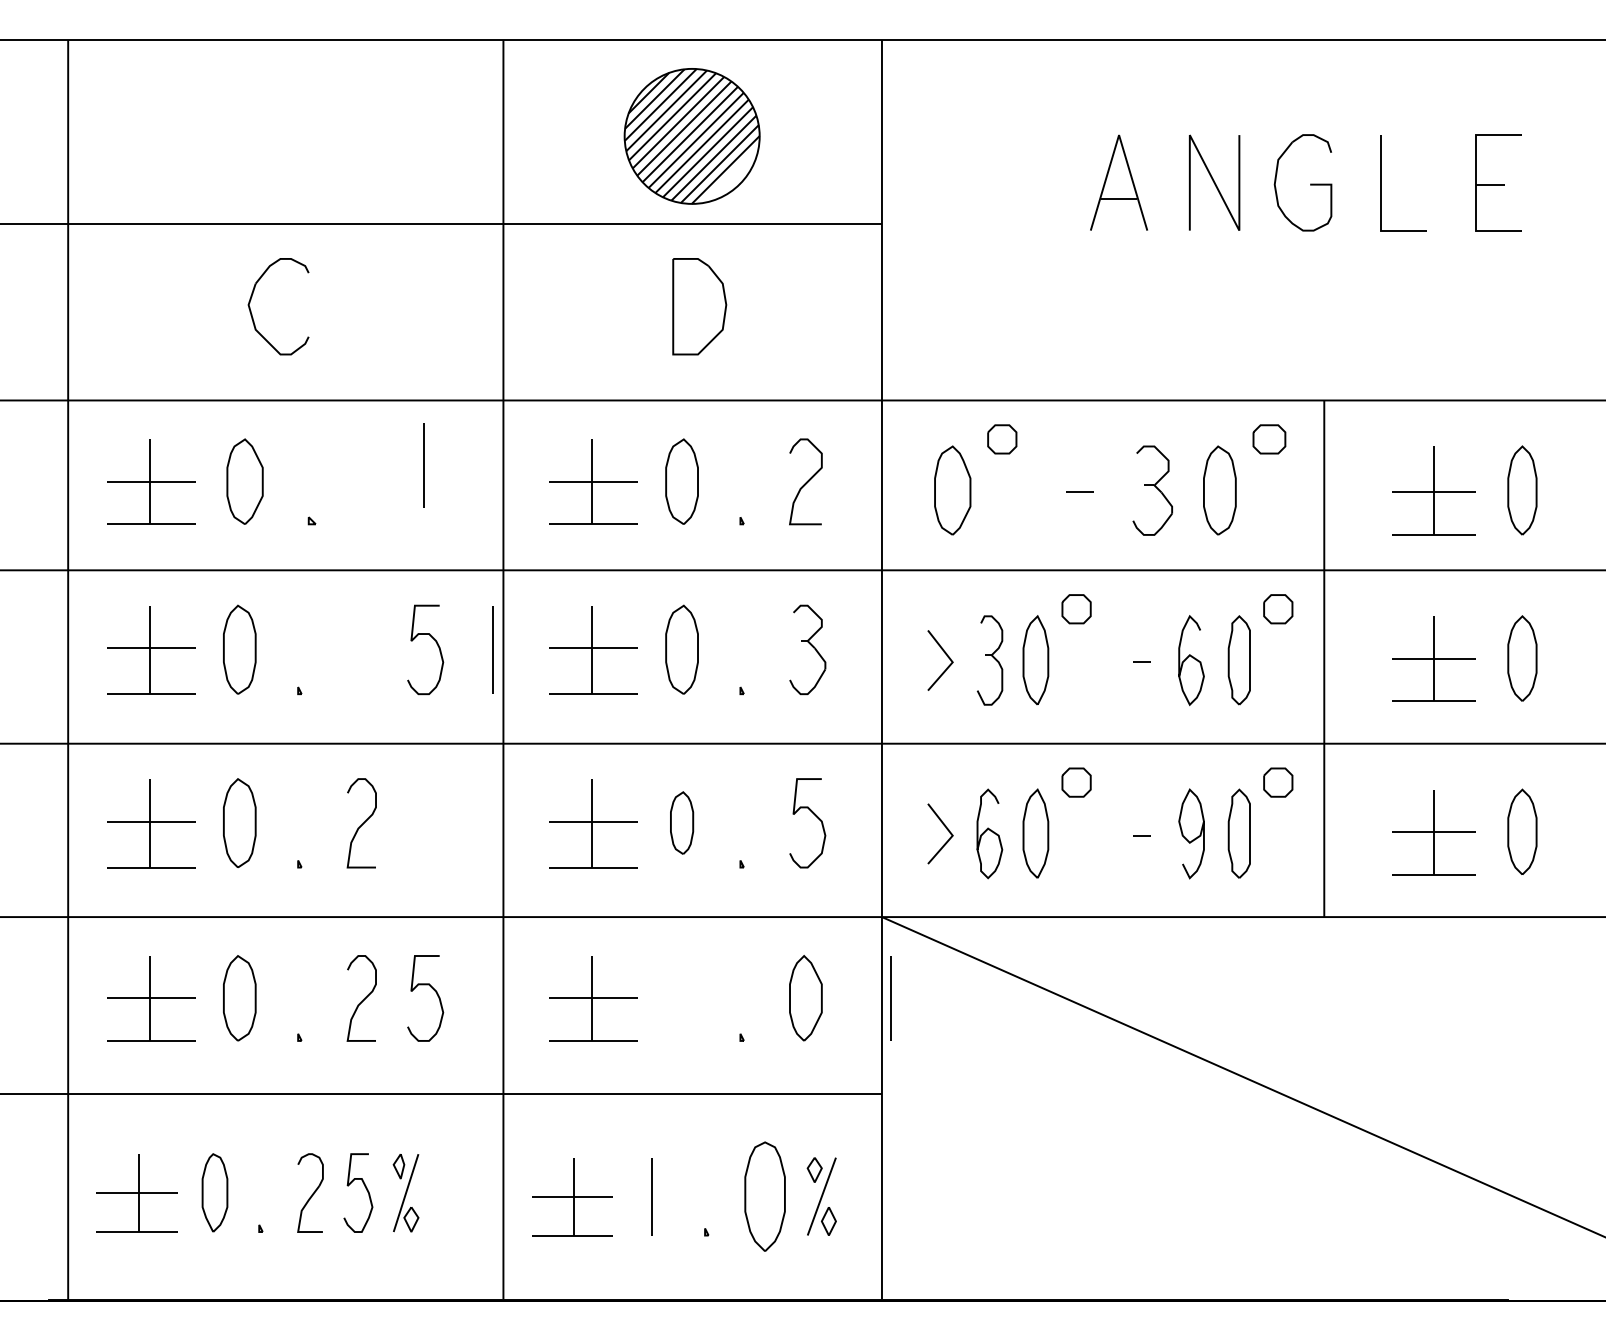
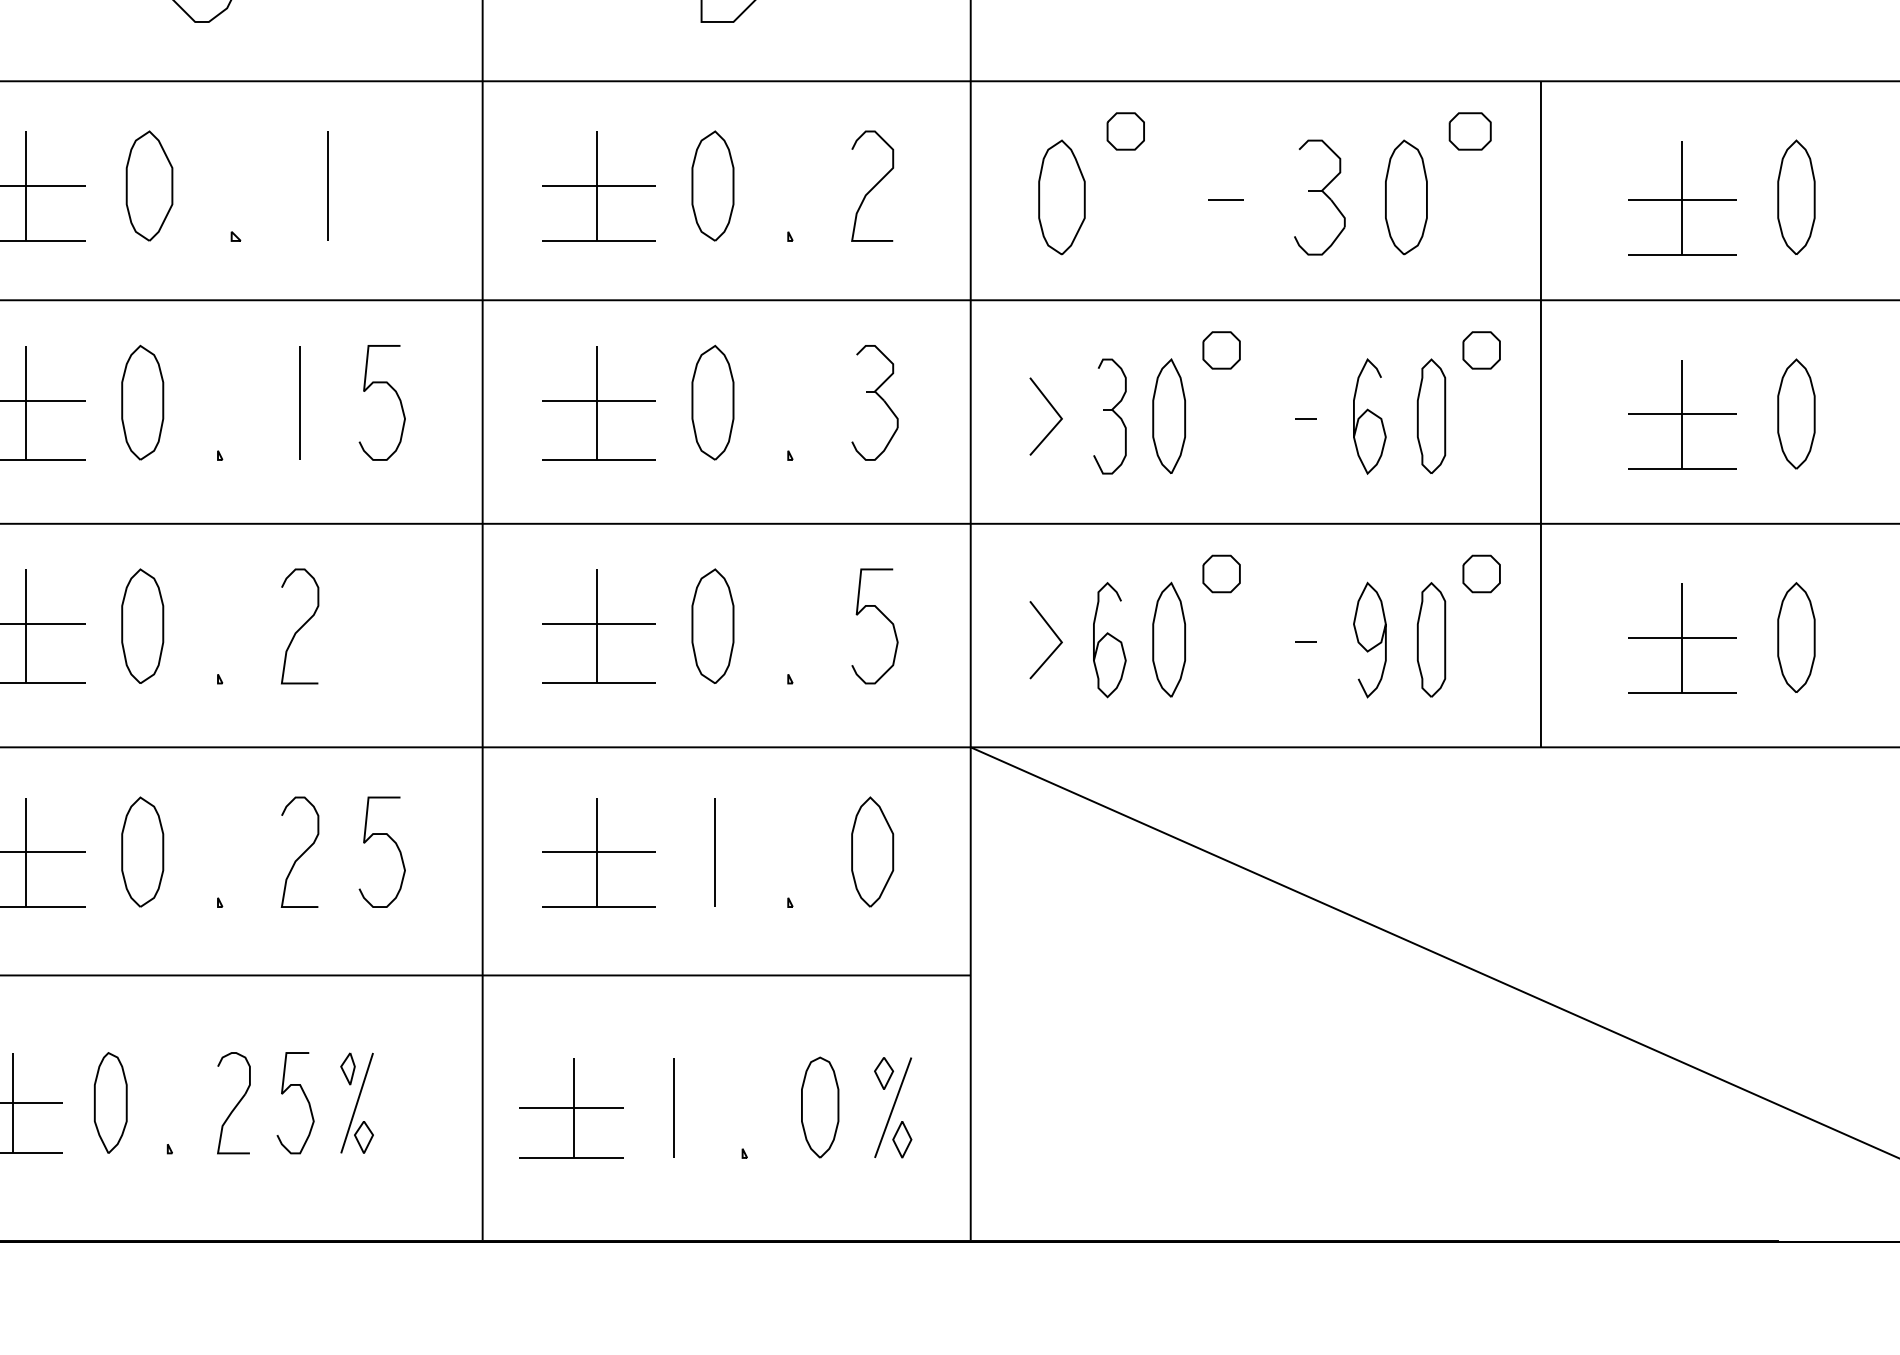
line: (423, 465) -> (326, 185), moved
line: (492, 649) -> (299, 402), moved
part: (681, 822) -> (712, 625), size x1.43
line: (890, 998) -> (714, 852), moved
part: (765, 1195) -> (820, 1106), size x0.71

